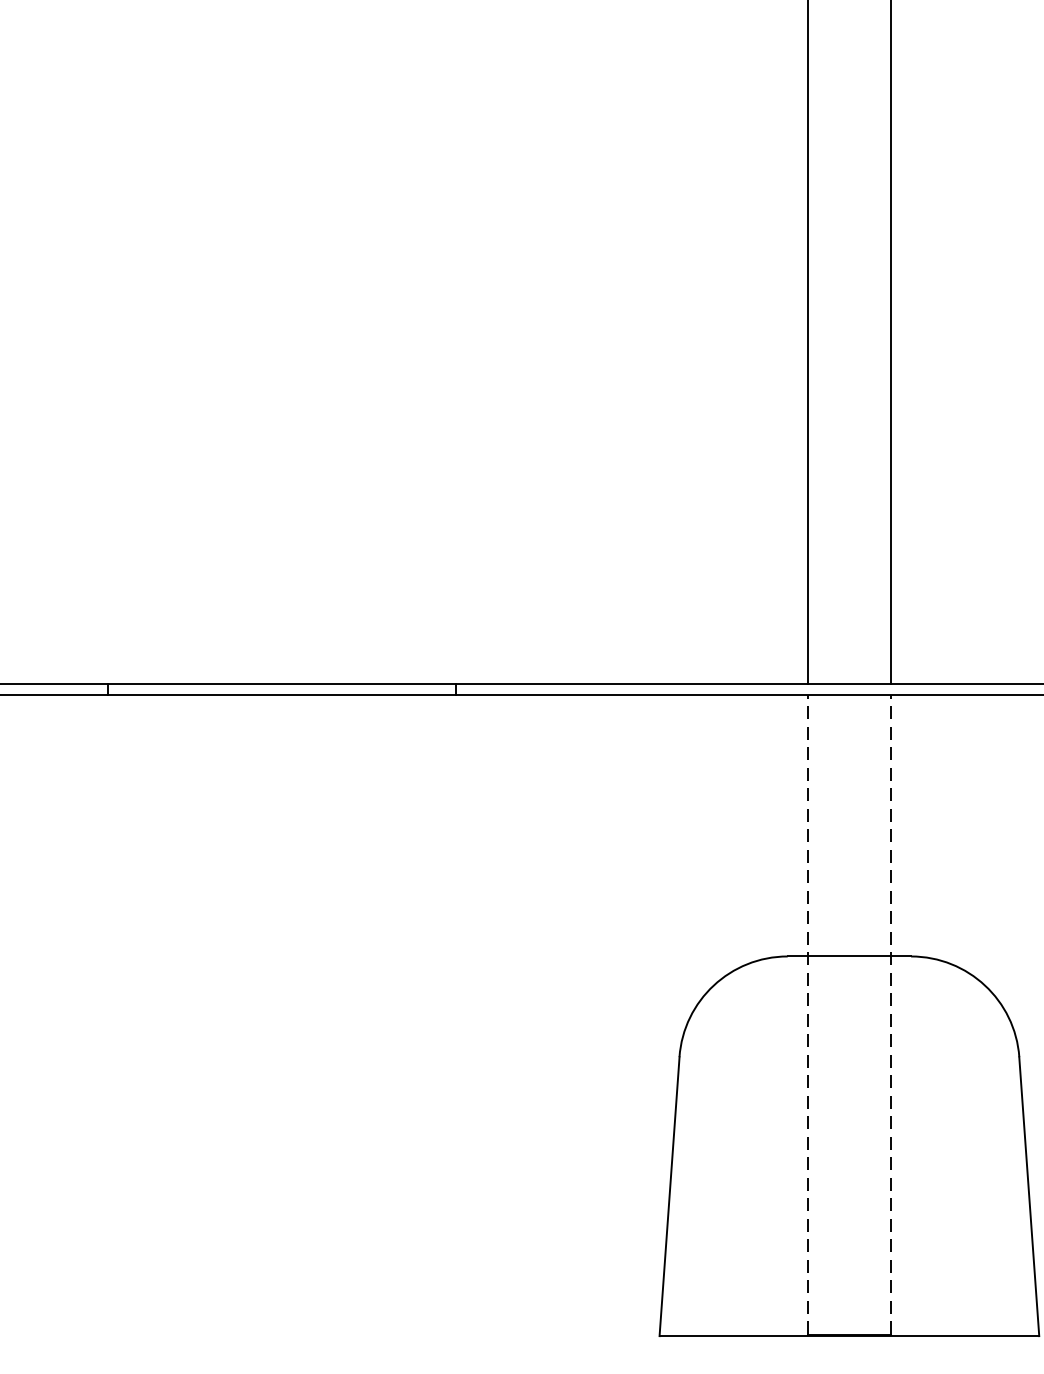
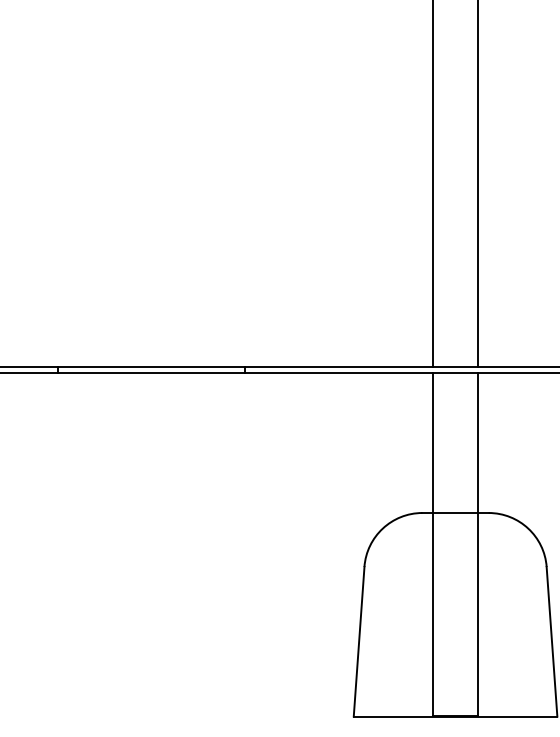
line: (808, 1015) -> (433, 544), dashed -> solid
line: (890, 1015) -> (477, 544), dashed -> solid

